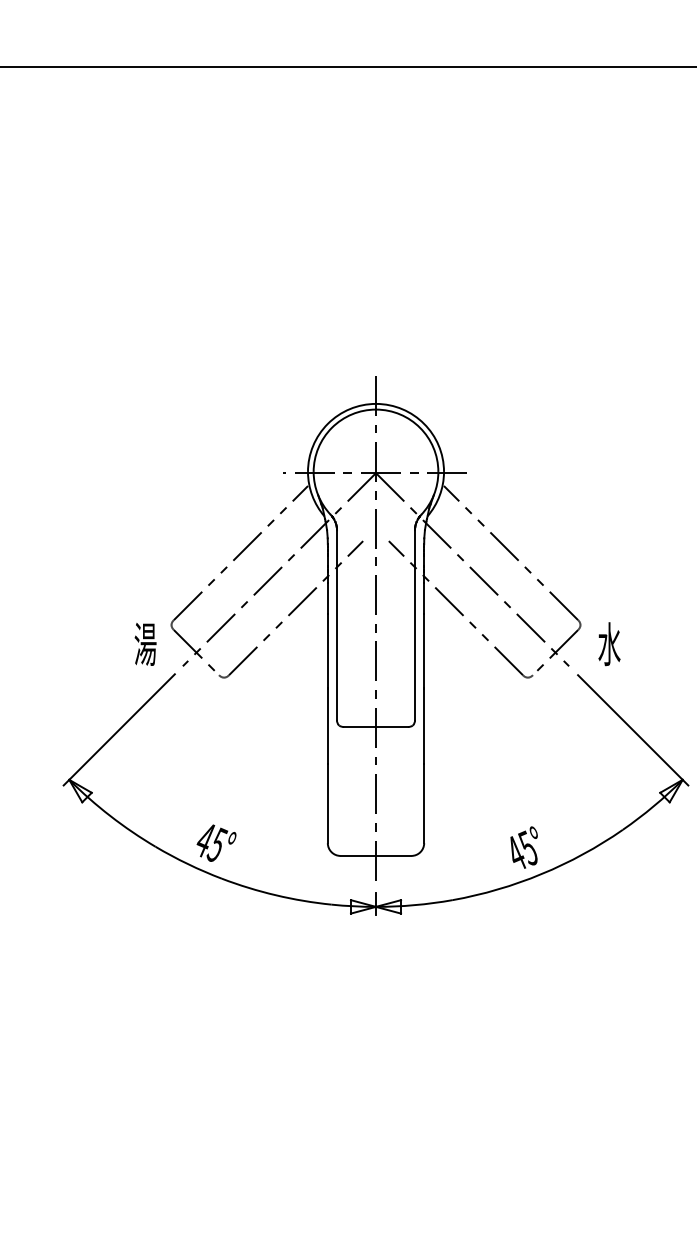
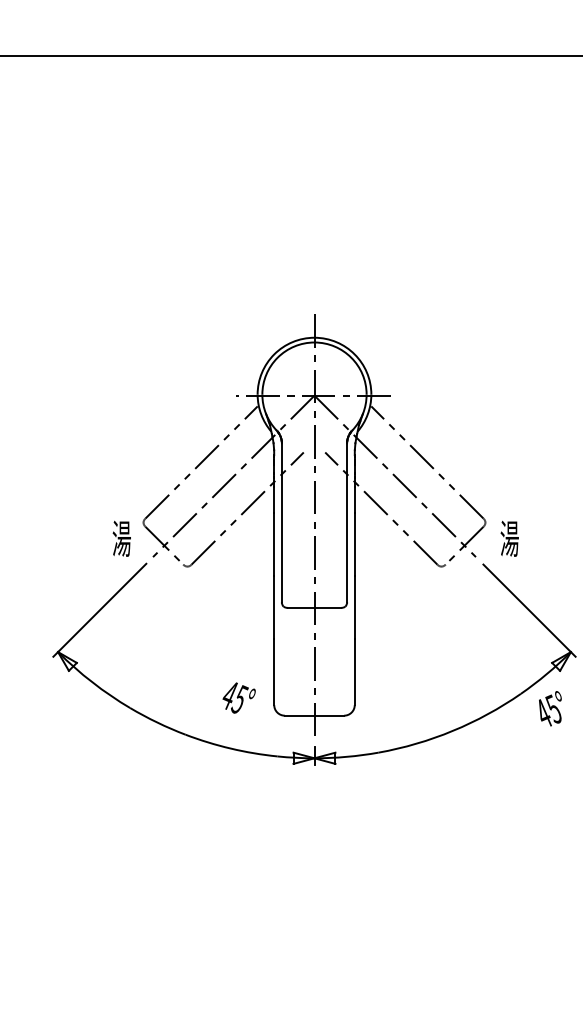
text: (609, 644) -> (509, 538), 水 -> 湯
text: (215, 842) -> (238, 697), moved
text: (524, 847) -> (550, 708), moved

